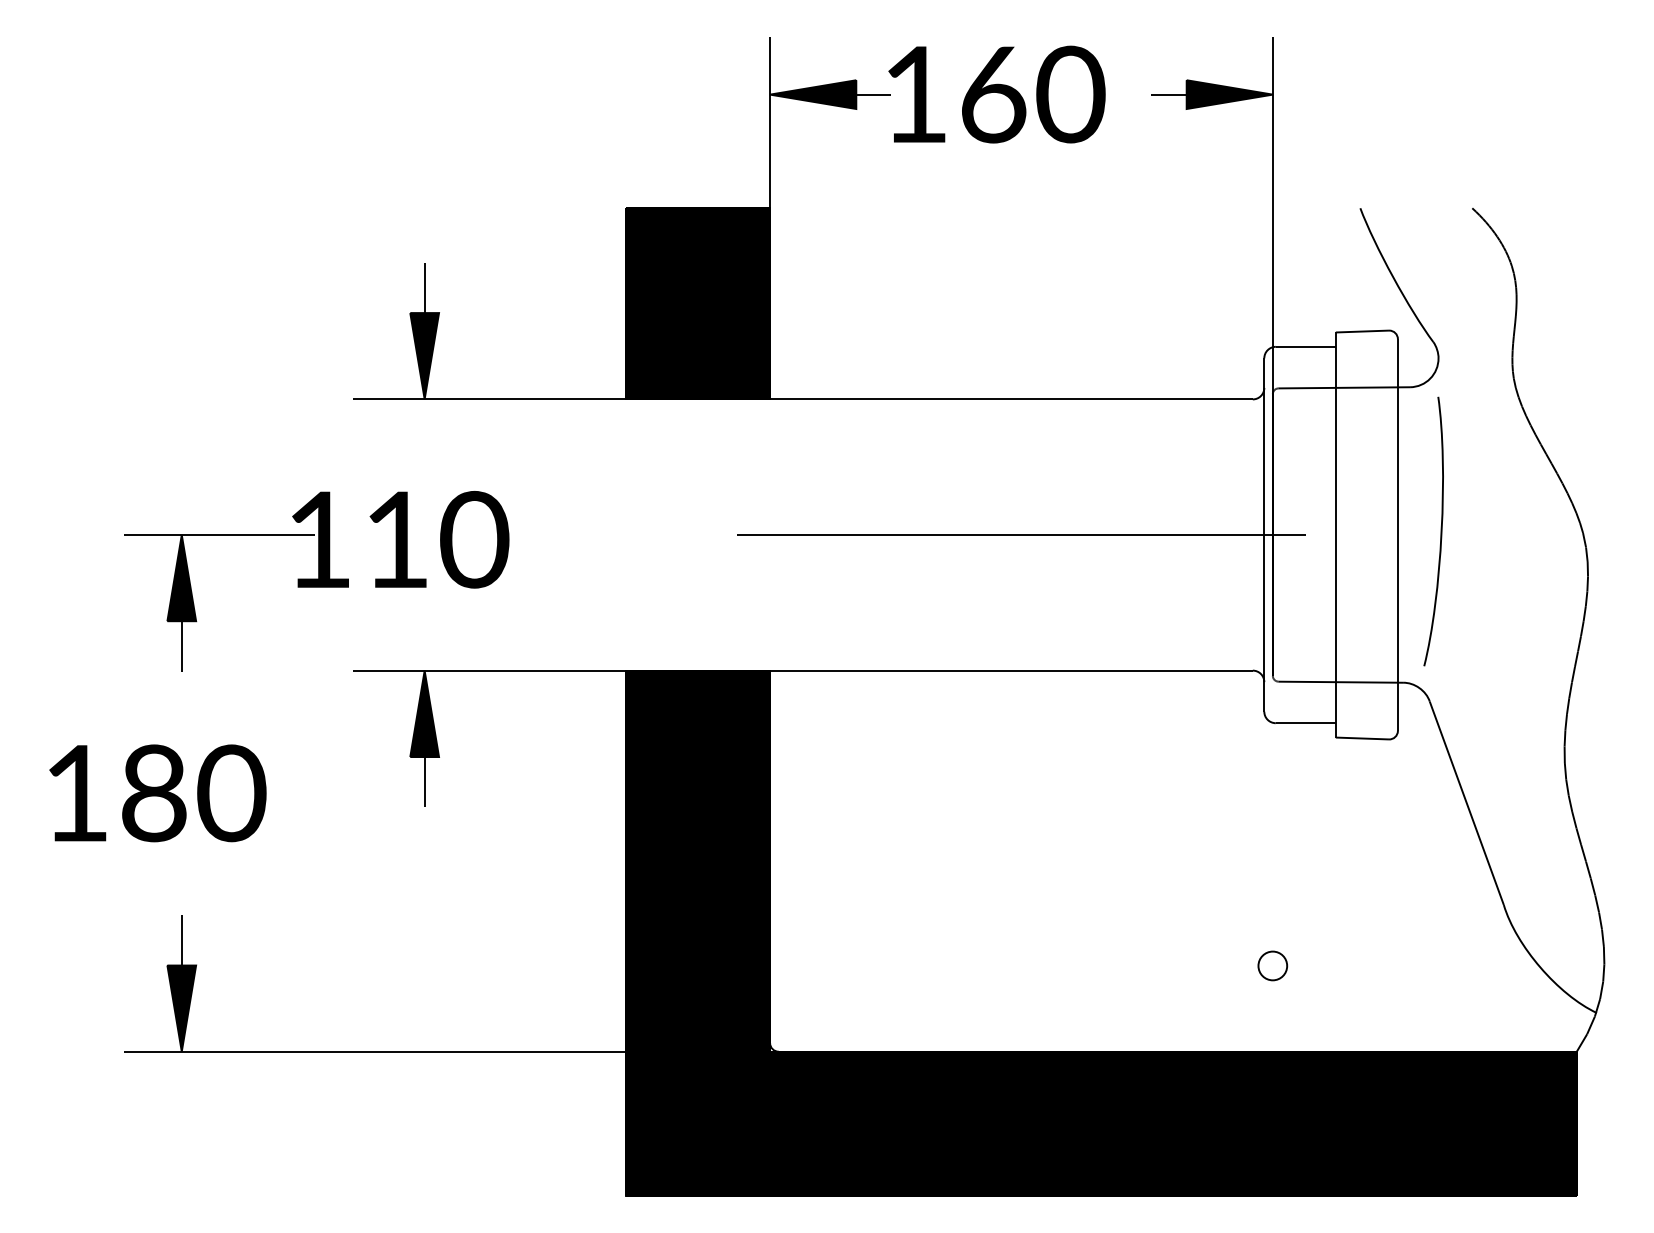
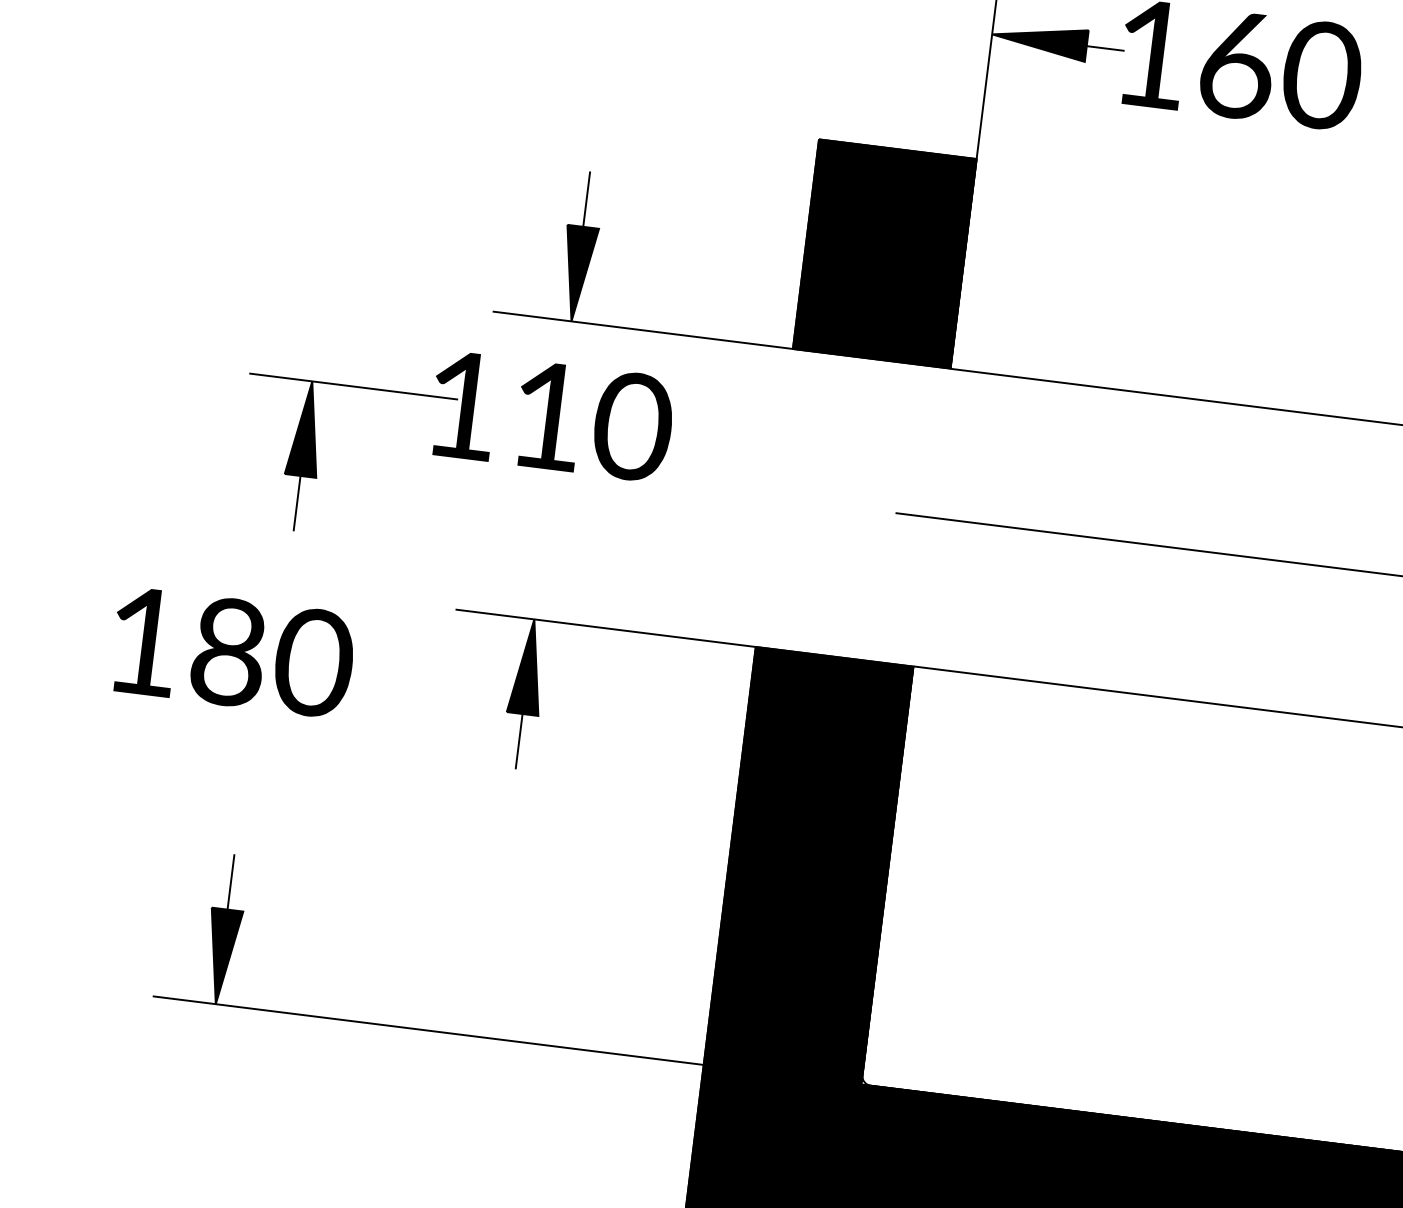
part: (316, 581) -> (453, 450), moved
text: (157, 793) -> (232, 652), moved

